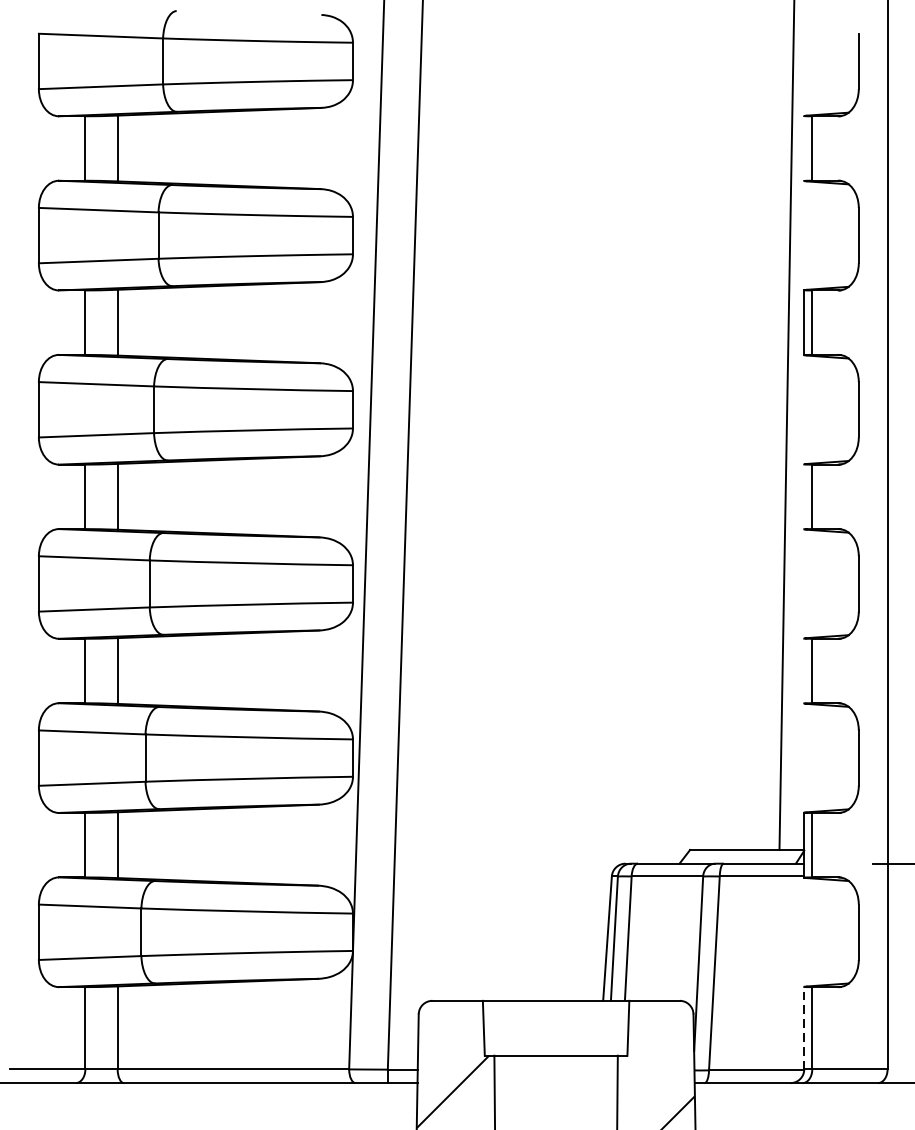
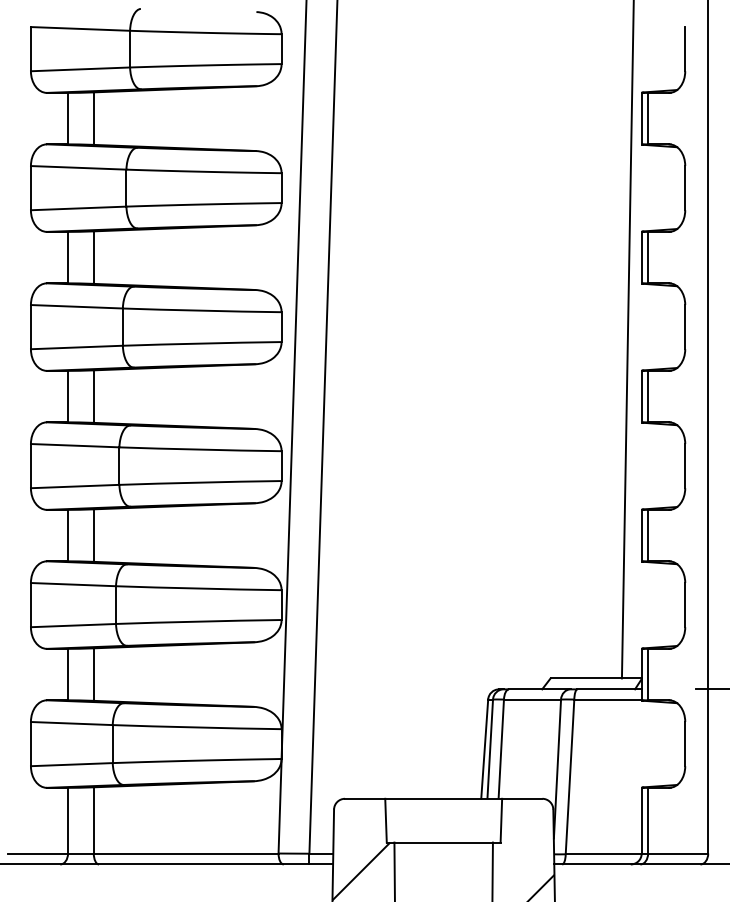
line: (803, 148) -> (641, 118), added
line: (803, 496) -> (641, 396), added
line: (803, 670) -> (641, 535), added
line: (803, 1028) -> (641, 820), dashed -> solid

